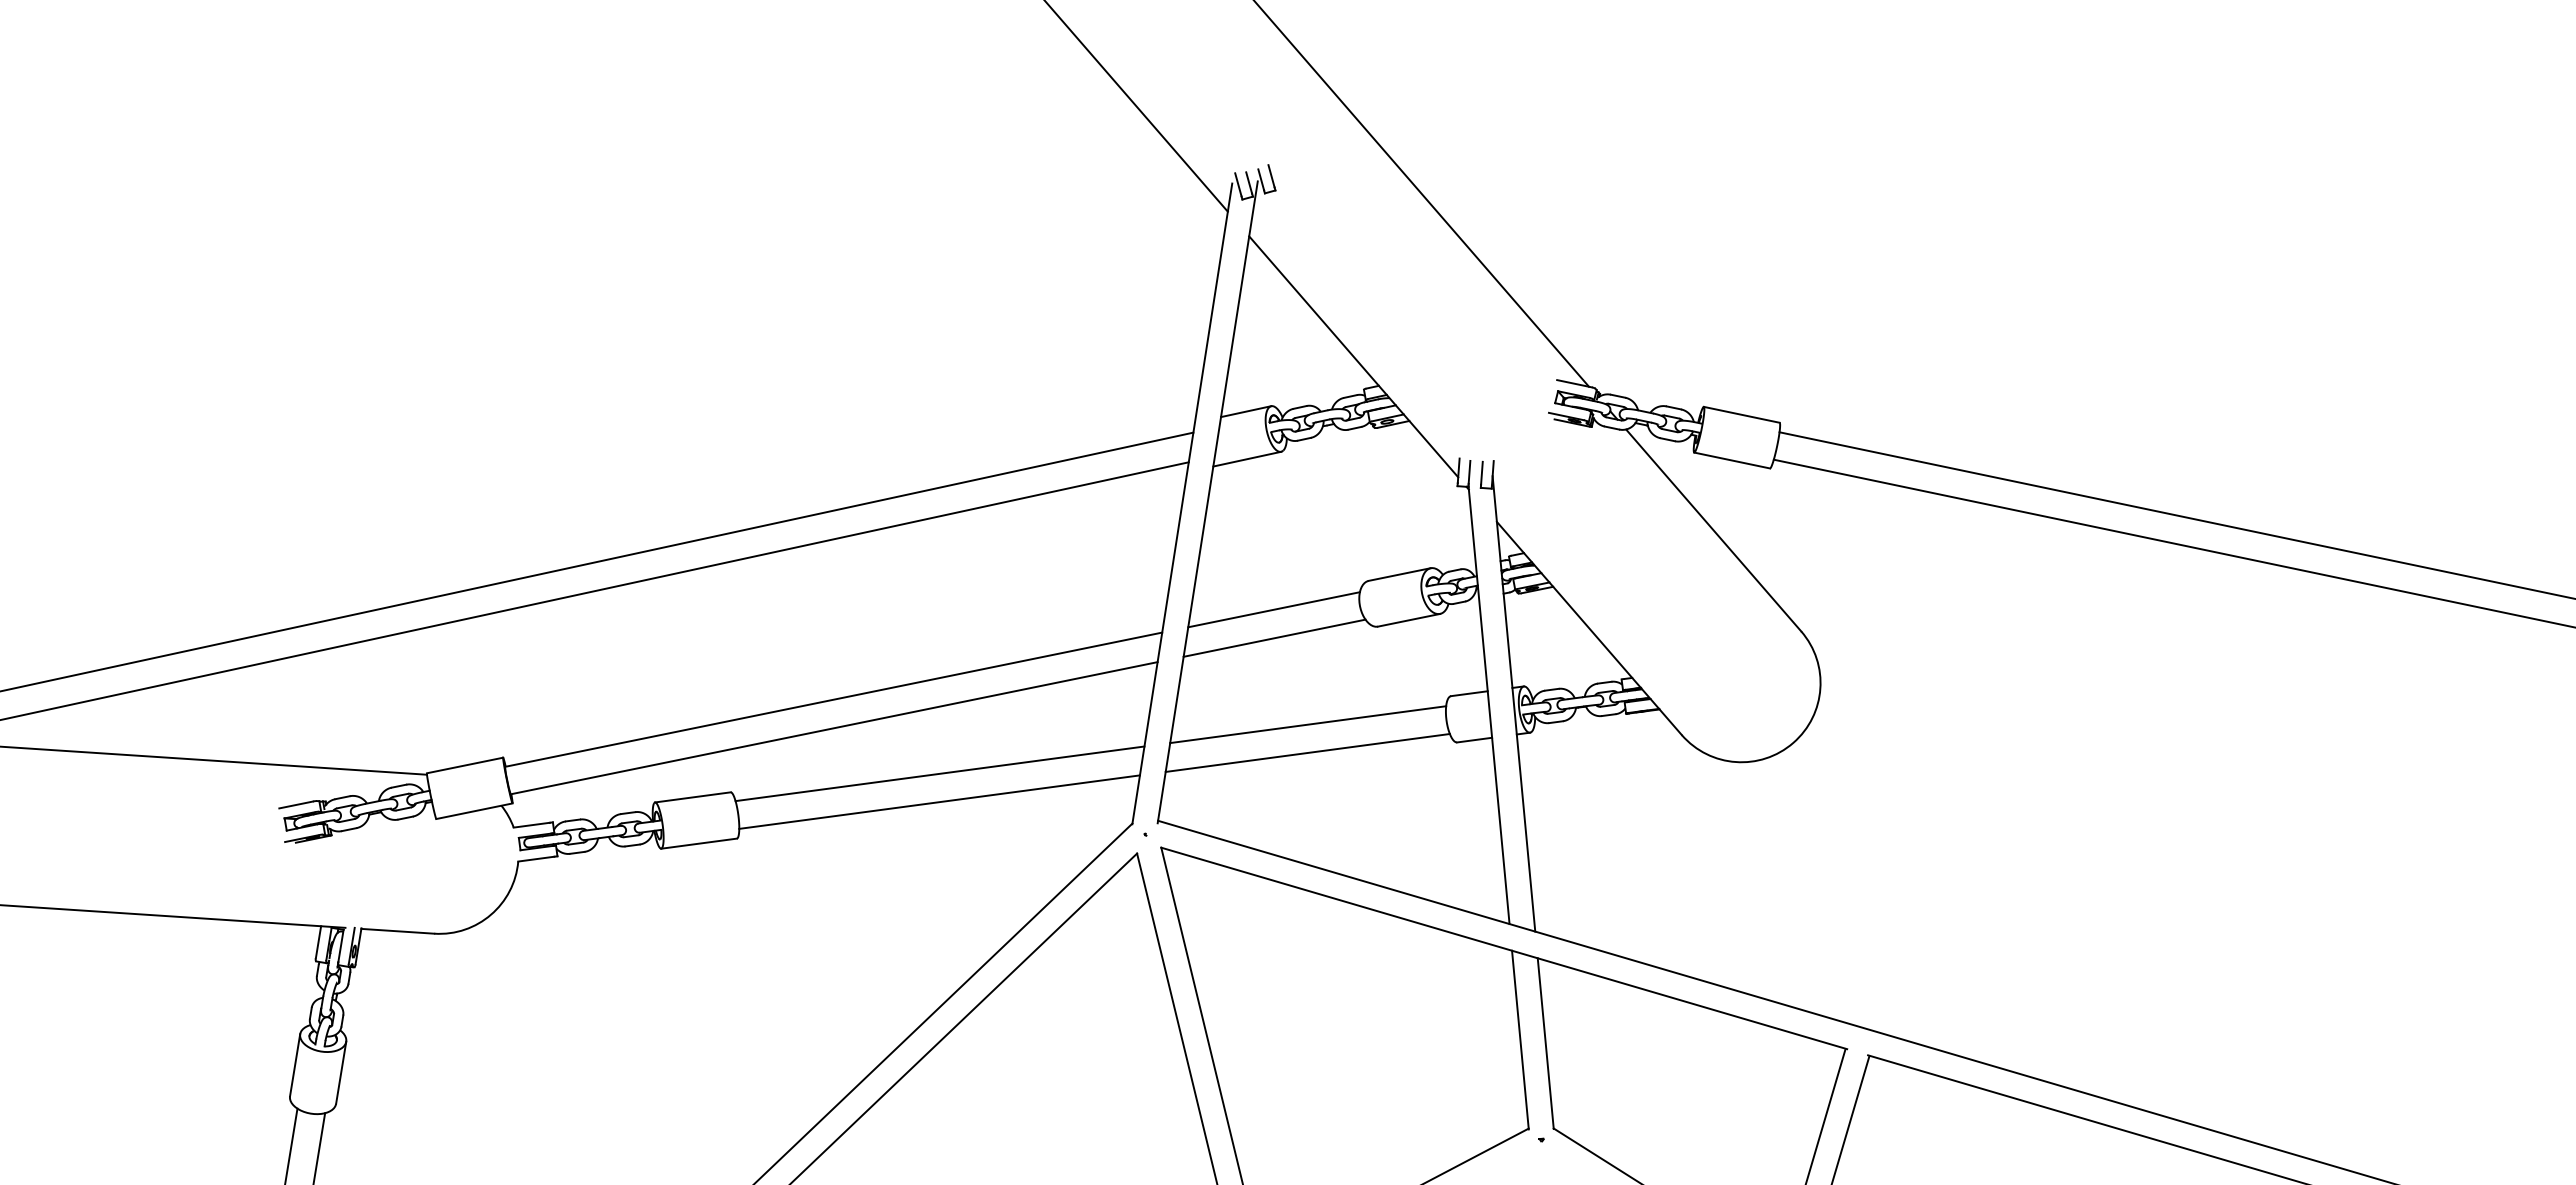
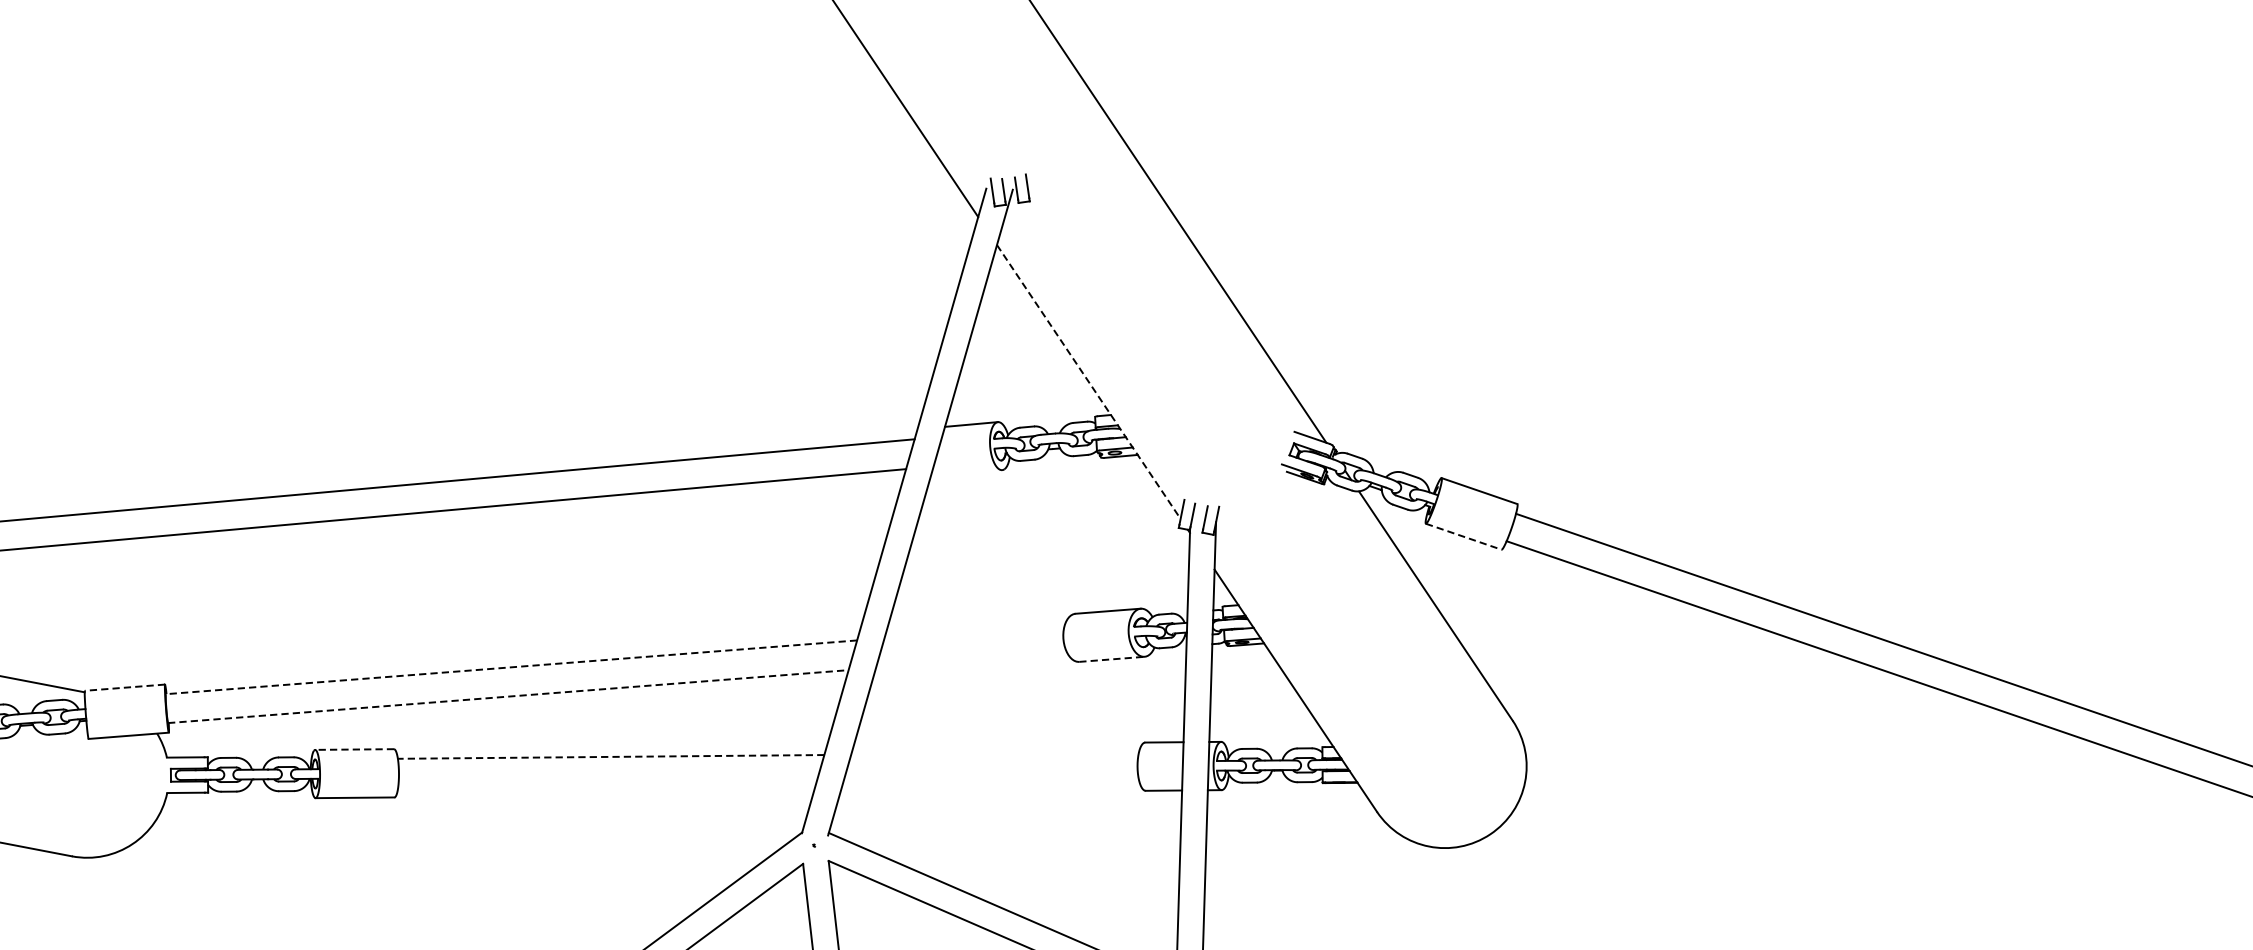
line: (1354, 357) -> (1089, 382), solid -> dashed
line: (1247, 458) -> (966, 472), removed
line: (1732, 460) -> (1464, 536), solid -> dashed
line: (1273, 609) -> (974, 630), removed
line: (1409, 620) -> (1112, 659), solid -> dashed
line: (1274, 637) -> (971, 659), removed
line: (833, 699) -> (511, 667), solid -> dashed
line: (1308, 724) -> (995, 753), removed
line: (834, 728) -> (508, 696), solid -> dashed
line: (1307, 752) -> (990, 782), removed
line: (465, 765) -> (125, 687), solid -> dashed
line: (939, 773) -> (610, 756), solid -> dashed
line: (692, 797) -> (354, 749), solid -> dashed
line: (939, 801) -> (607, 785), removed

